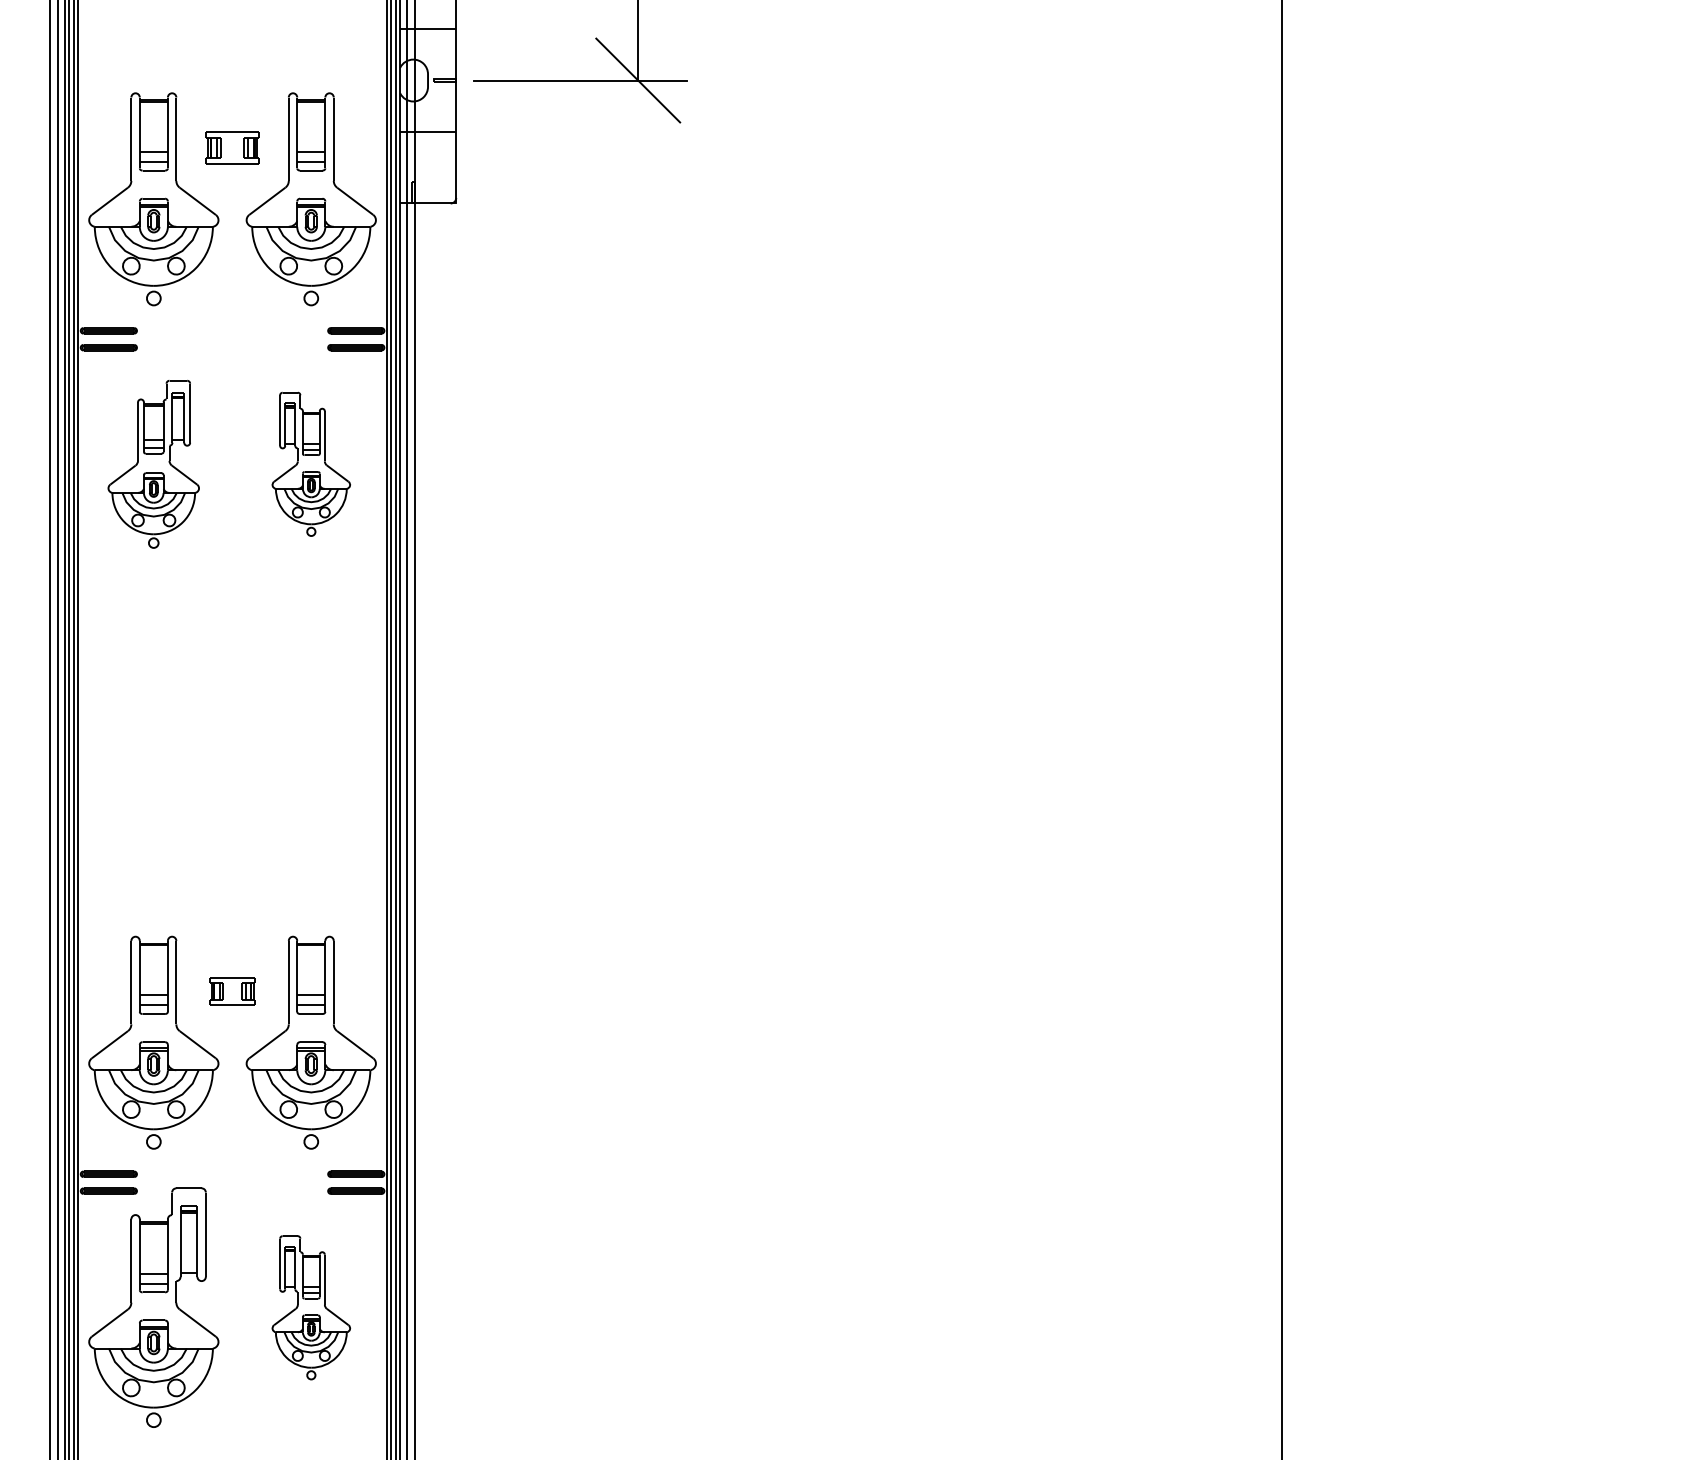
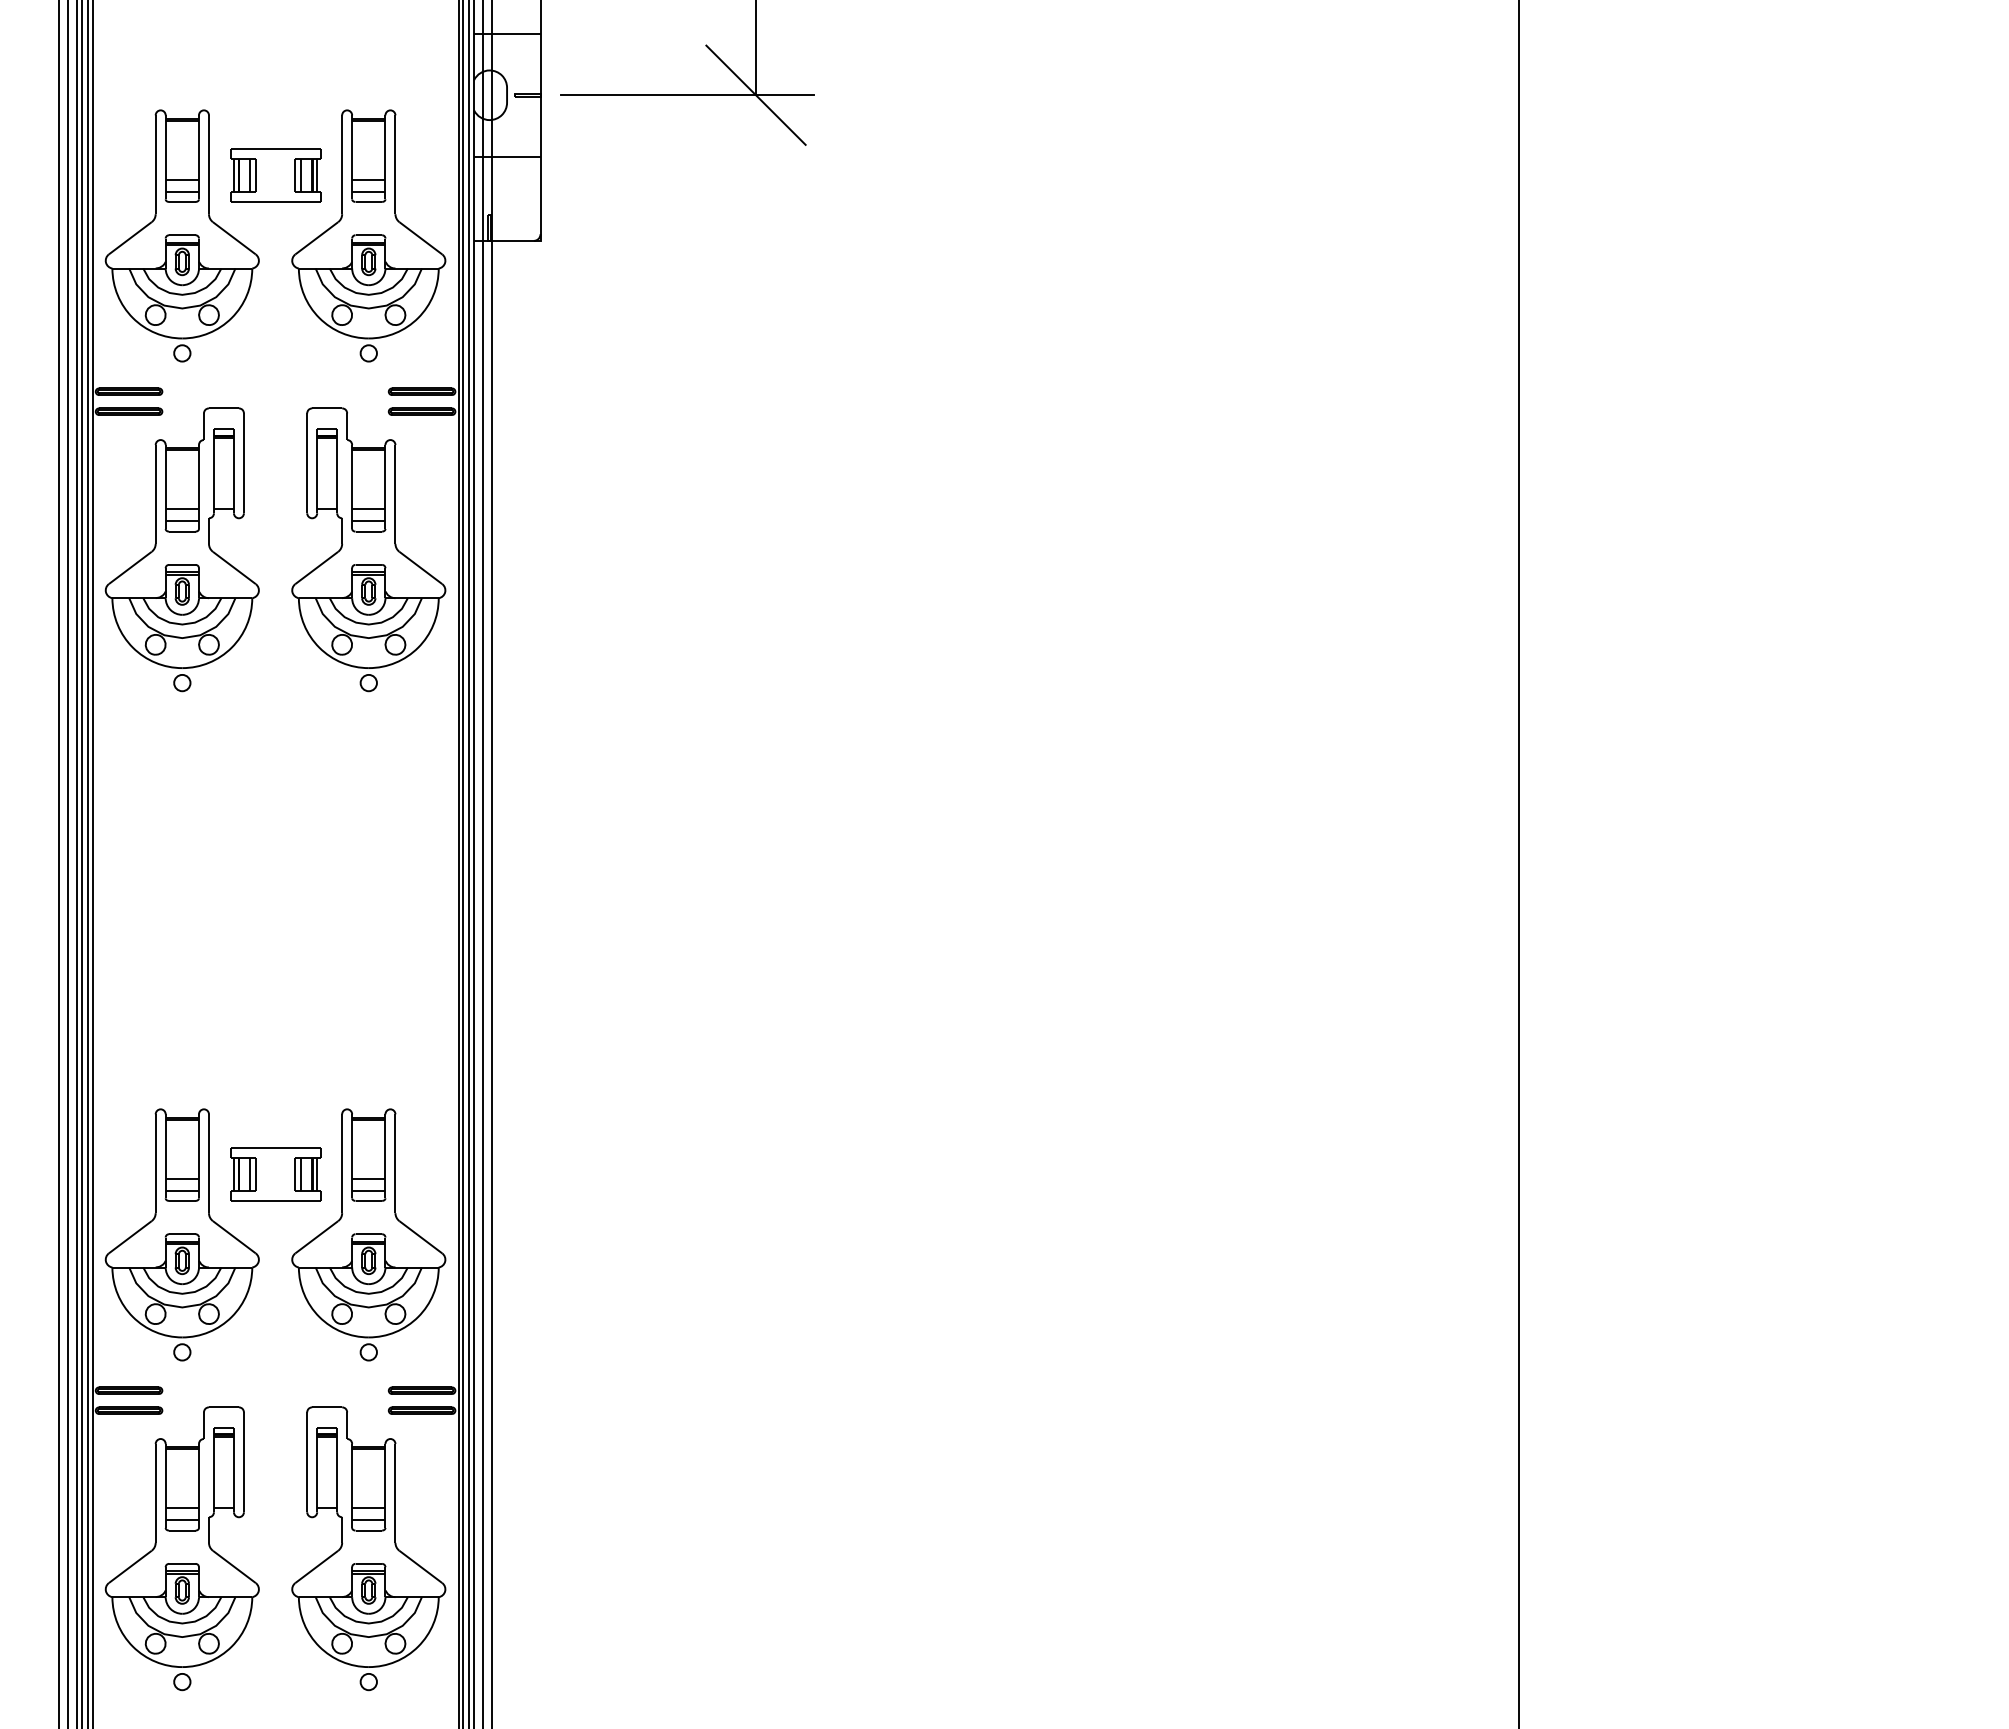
part: (232, 148) -> (275, 175), size x1.43
part: (153, 464) -> (181, 549), size x1.43
part: (311, 464) -> (368, 549), size x1.67
part: (232, 991) -> (275, 1174), size x1.67
part: (311, 1307) -> (368, 1548), size x1.67

